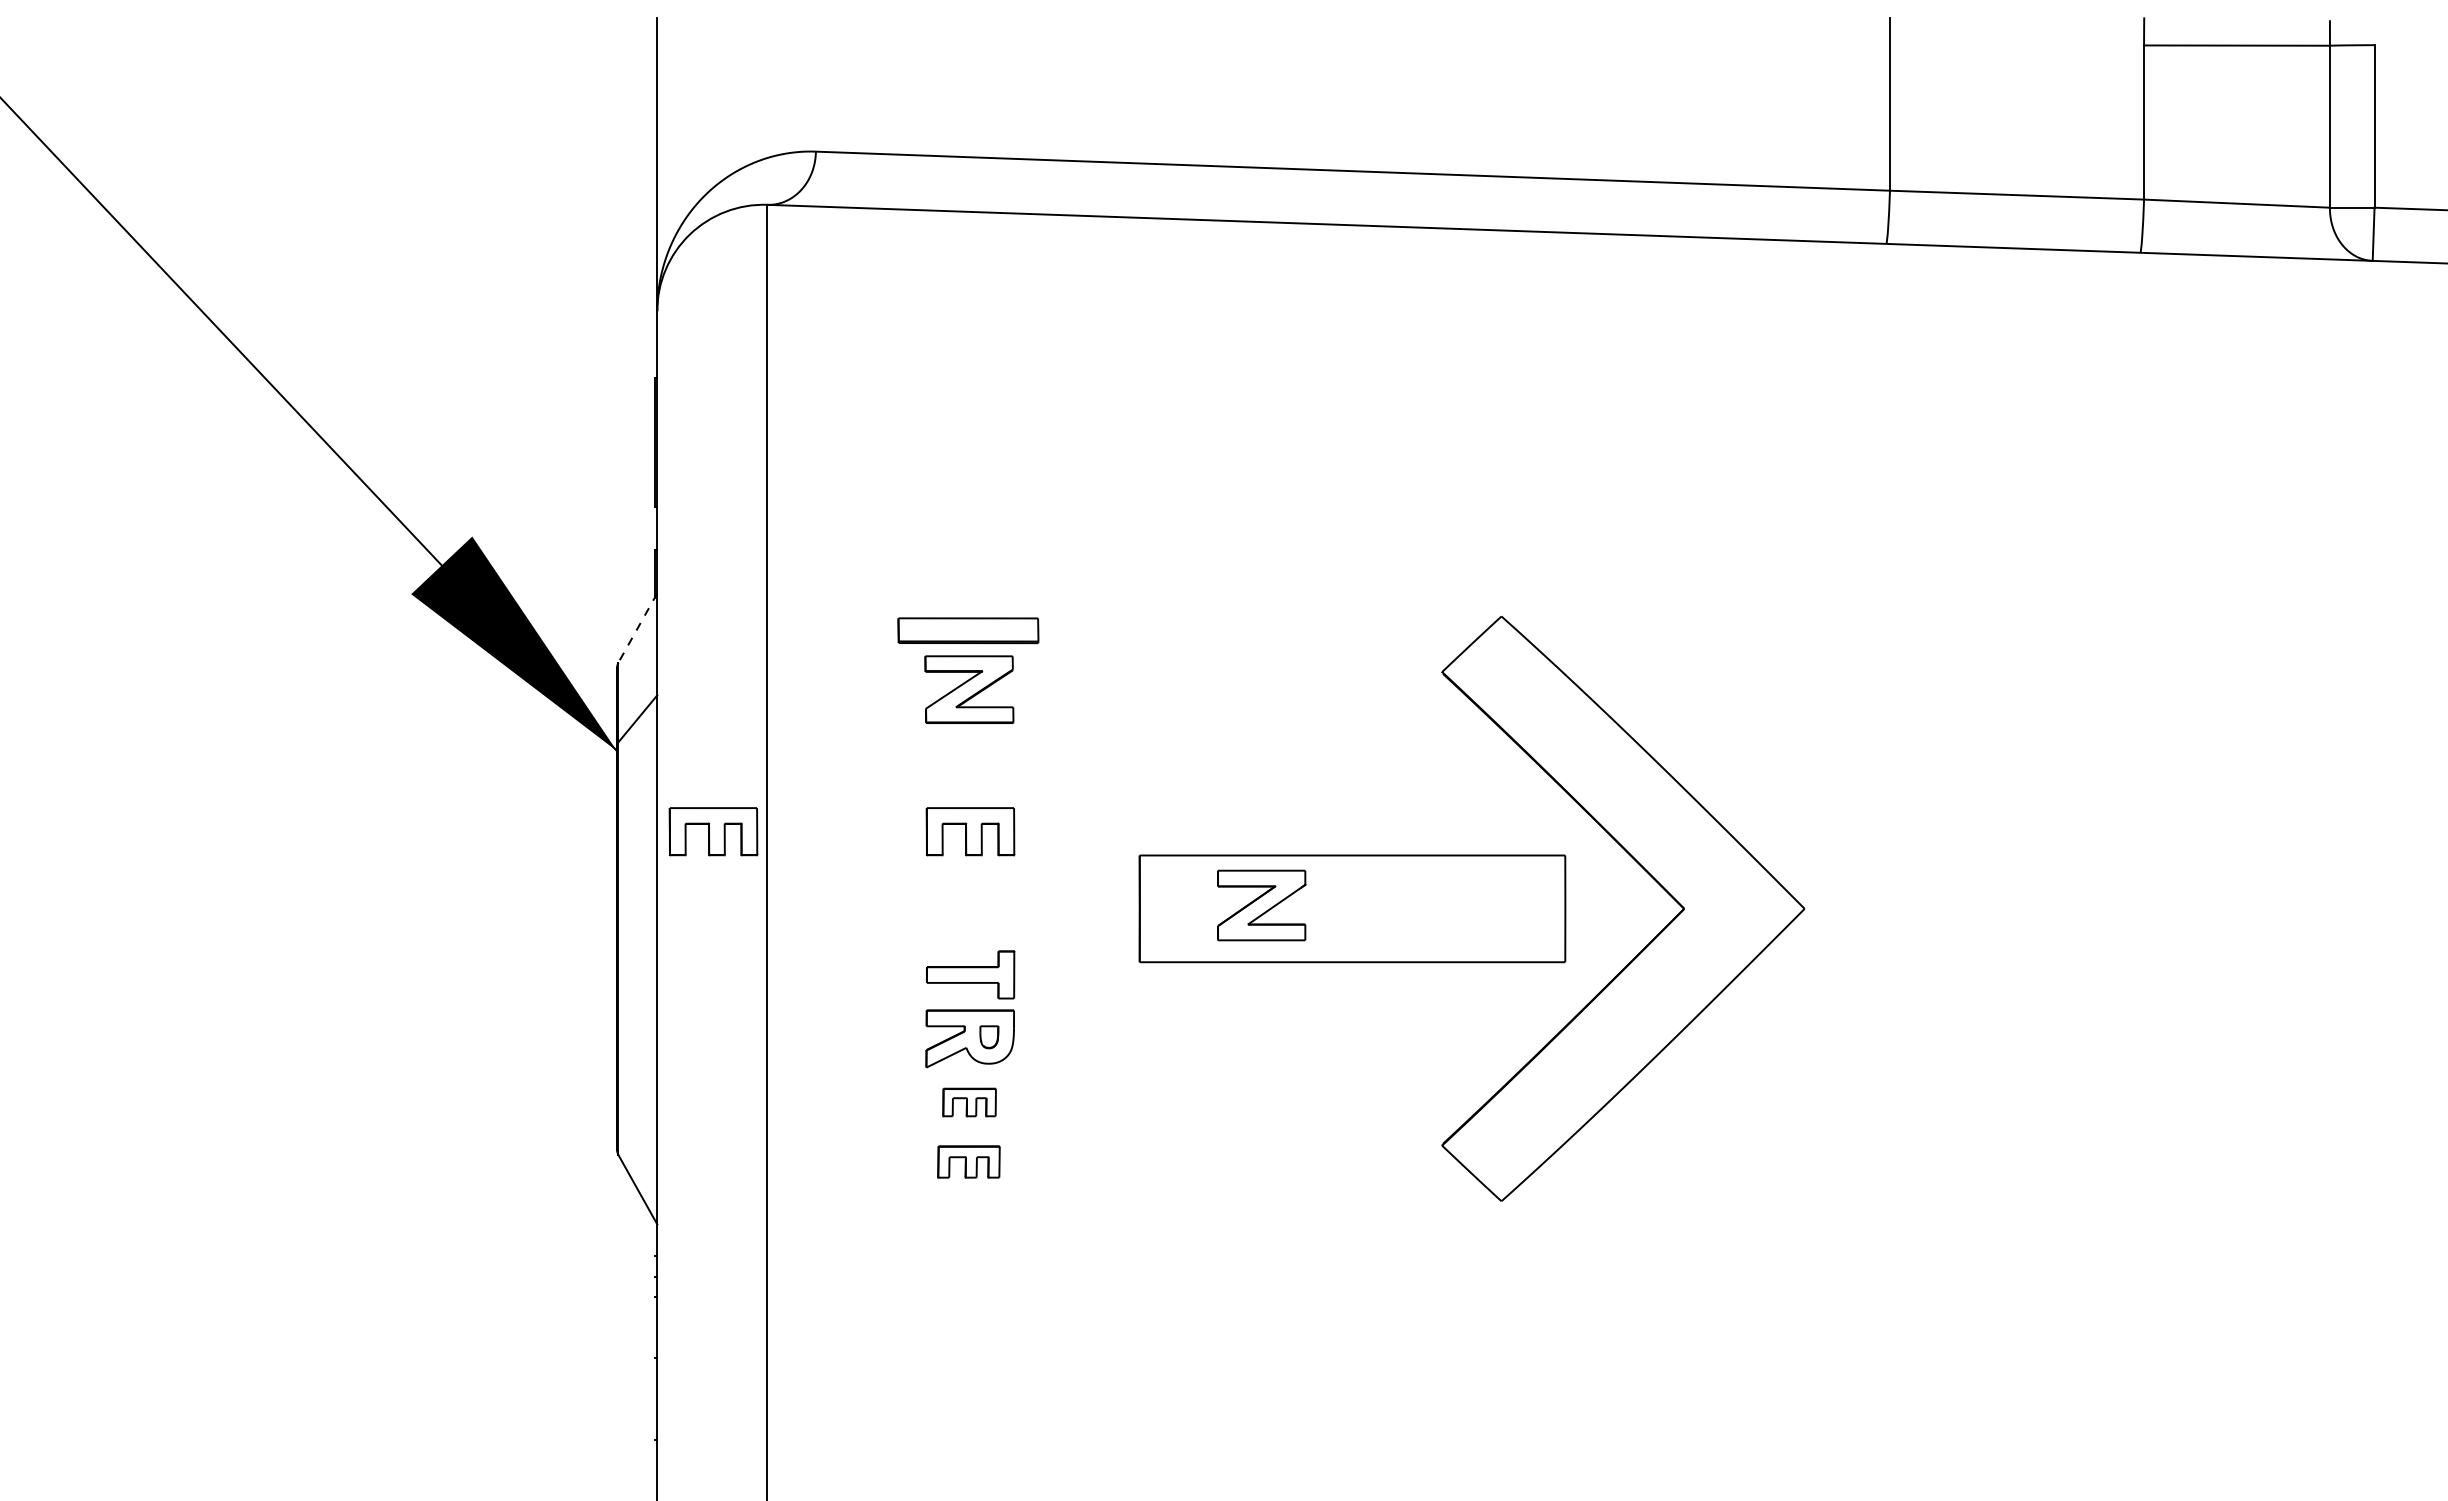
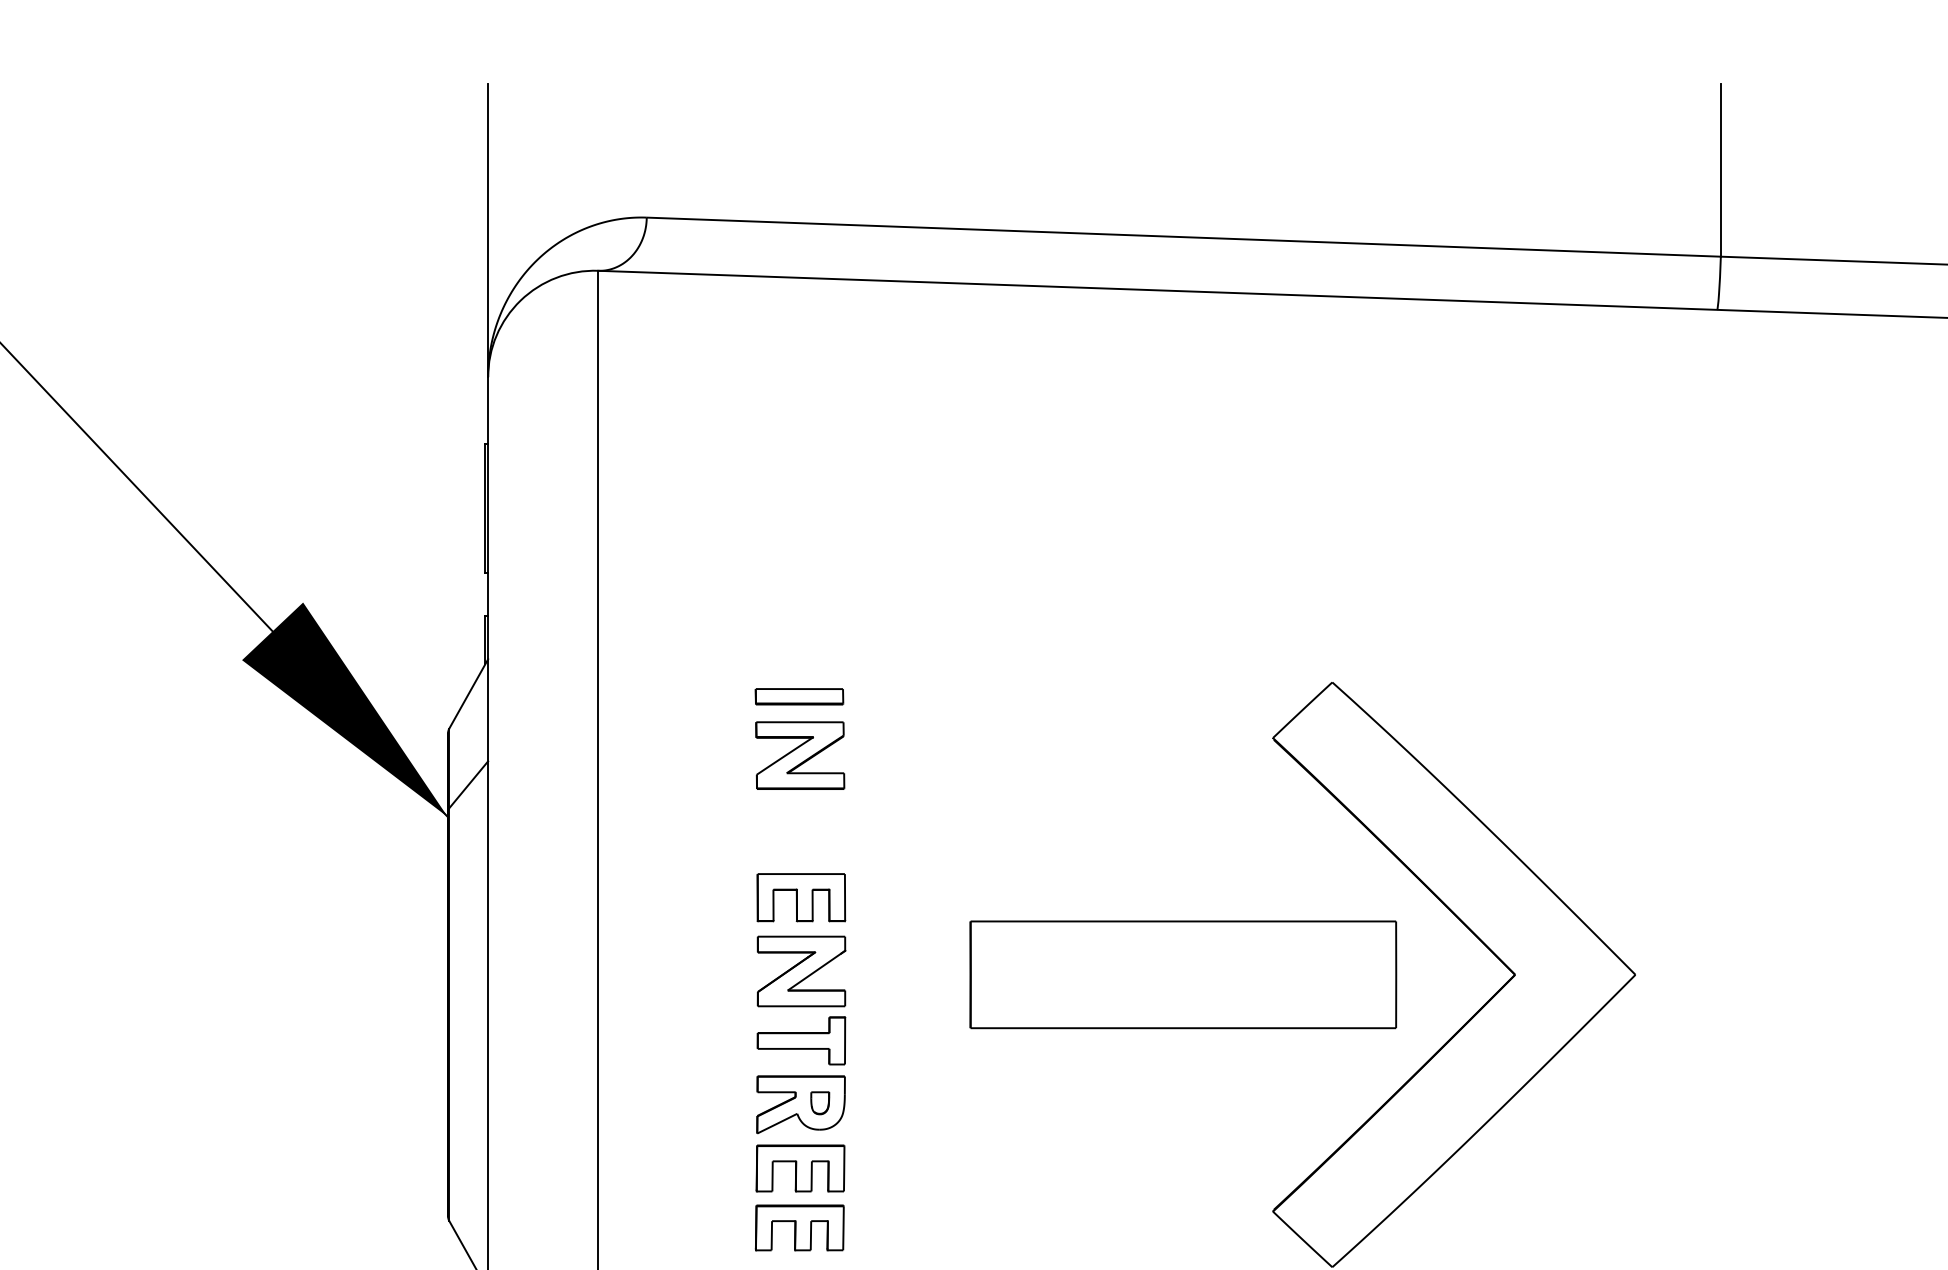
line: (637, 627) -> (468, 693), dashed -> solid
part: (968, 630) -> (799, 696), size x0.62
part: (713, 831) -> (544, 897), removed
part: (1261, 905) -> (801, 971), moved
part: (969, 1102) -> (800, 1168), size x1.67
part: (968, 1161) -> (799, 1227), size x1.43

